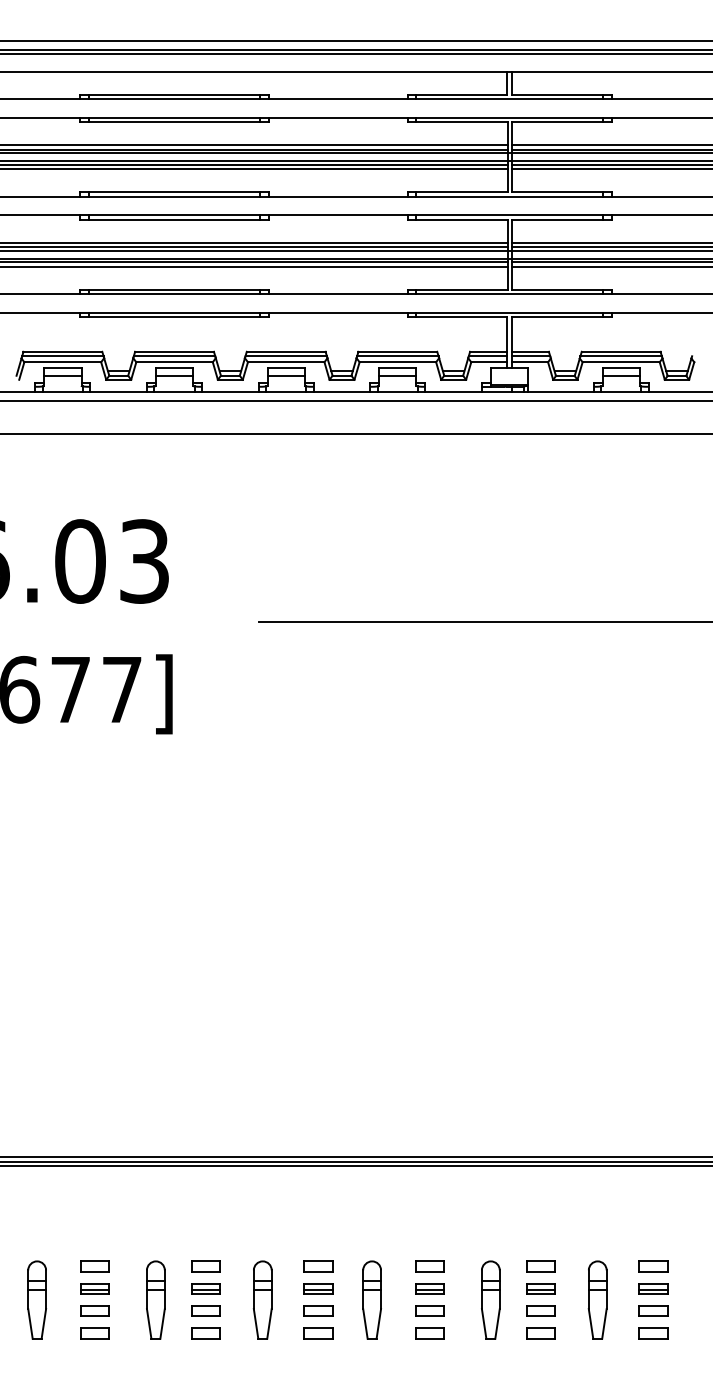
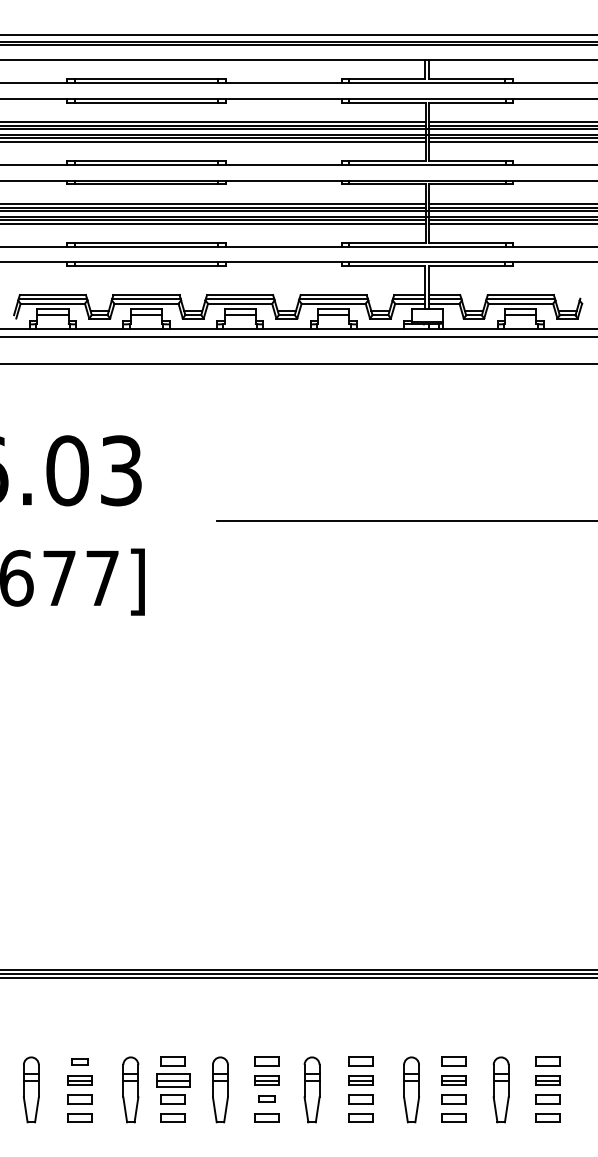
part: (94, 1266) -> (79, 1061), size x0.7
part: (205, 1288) -> (172, 1080), size x1.4
part: (317, 1311) -> (266, 1099), size x0.7

